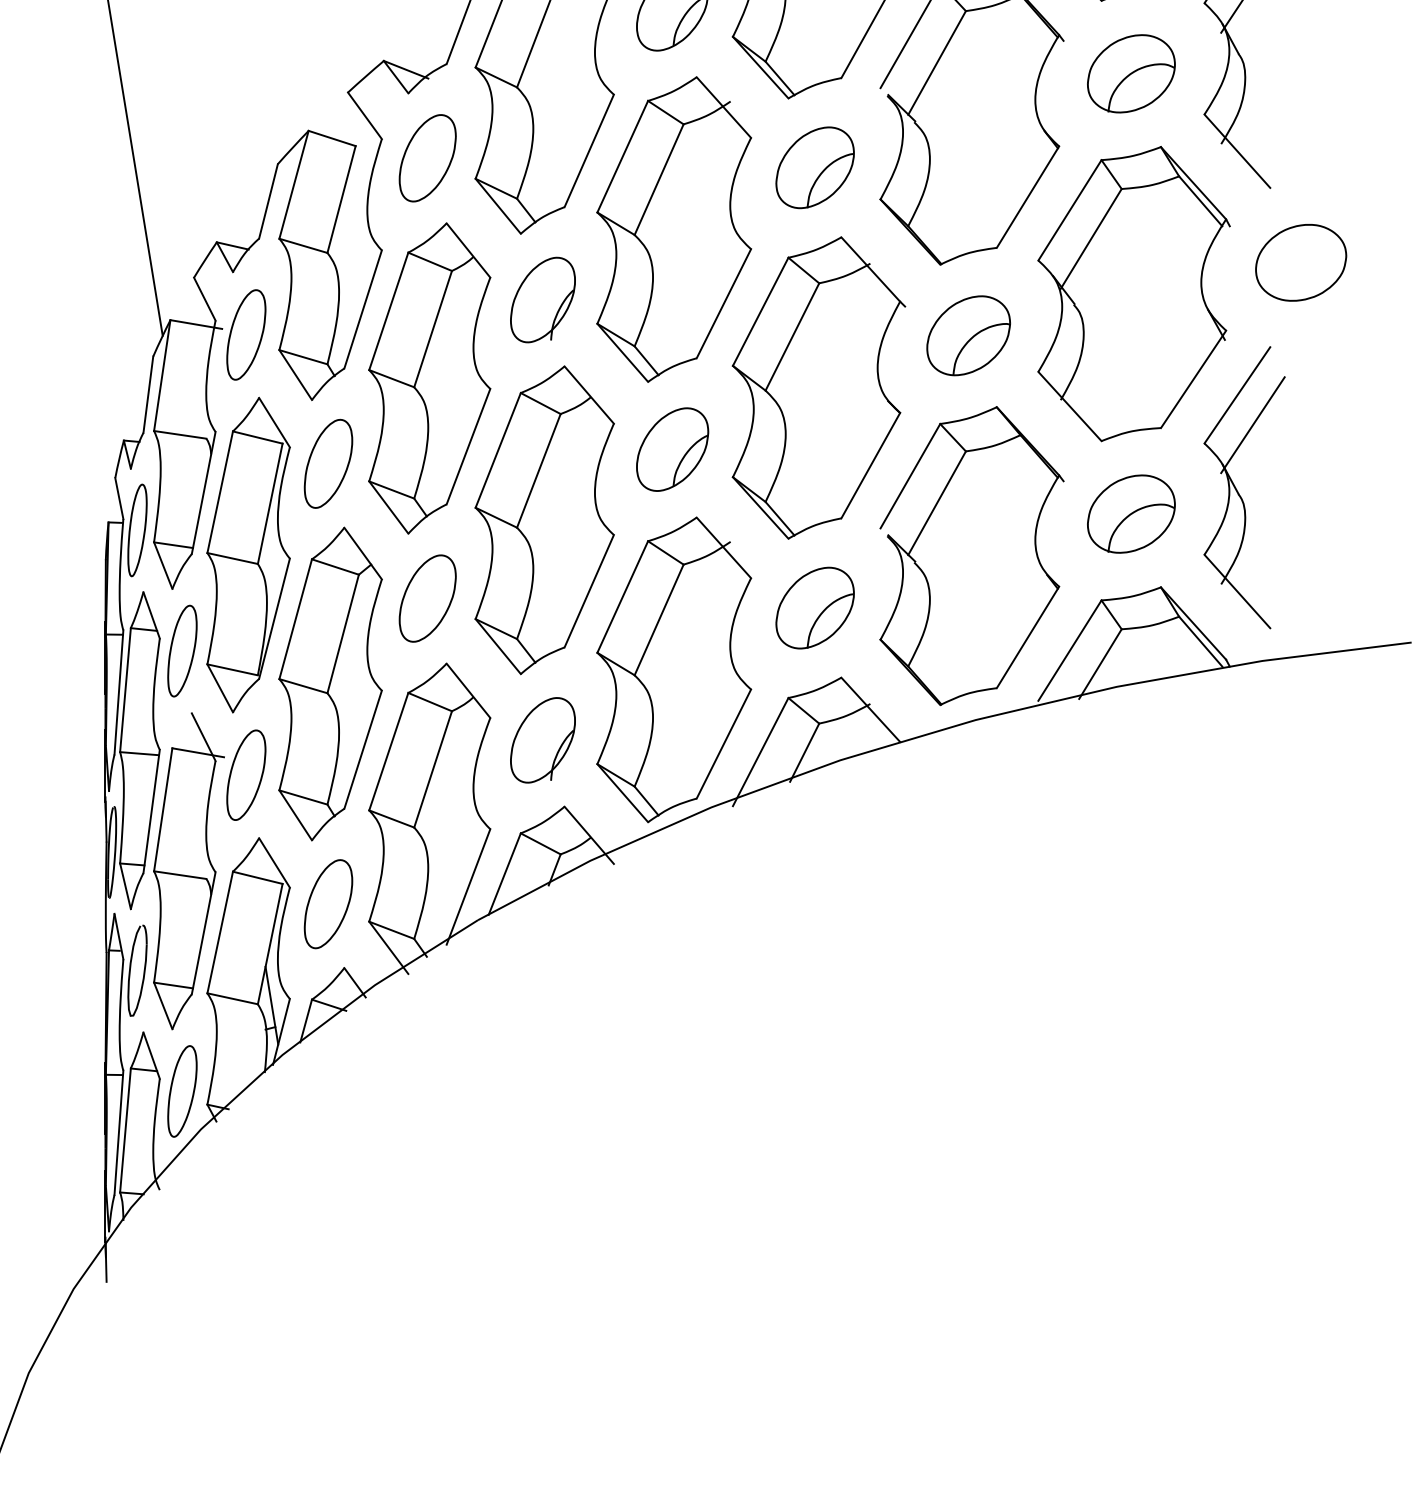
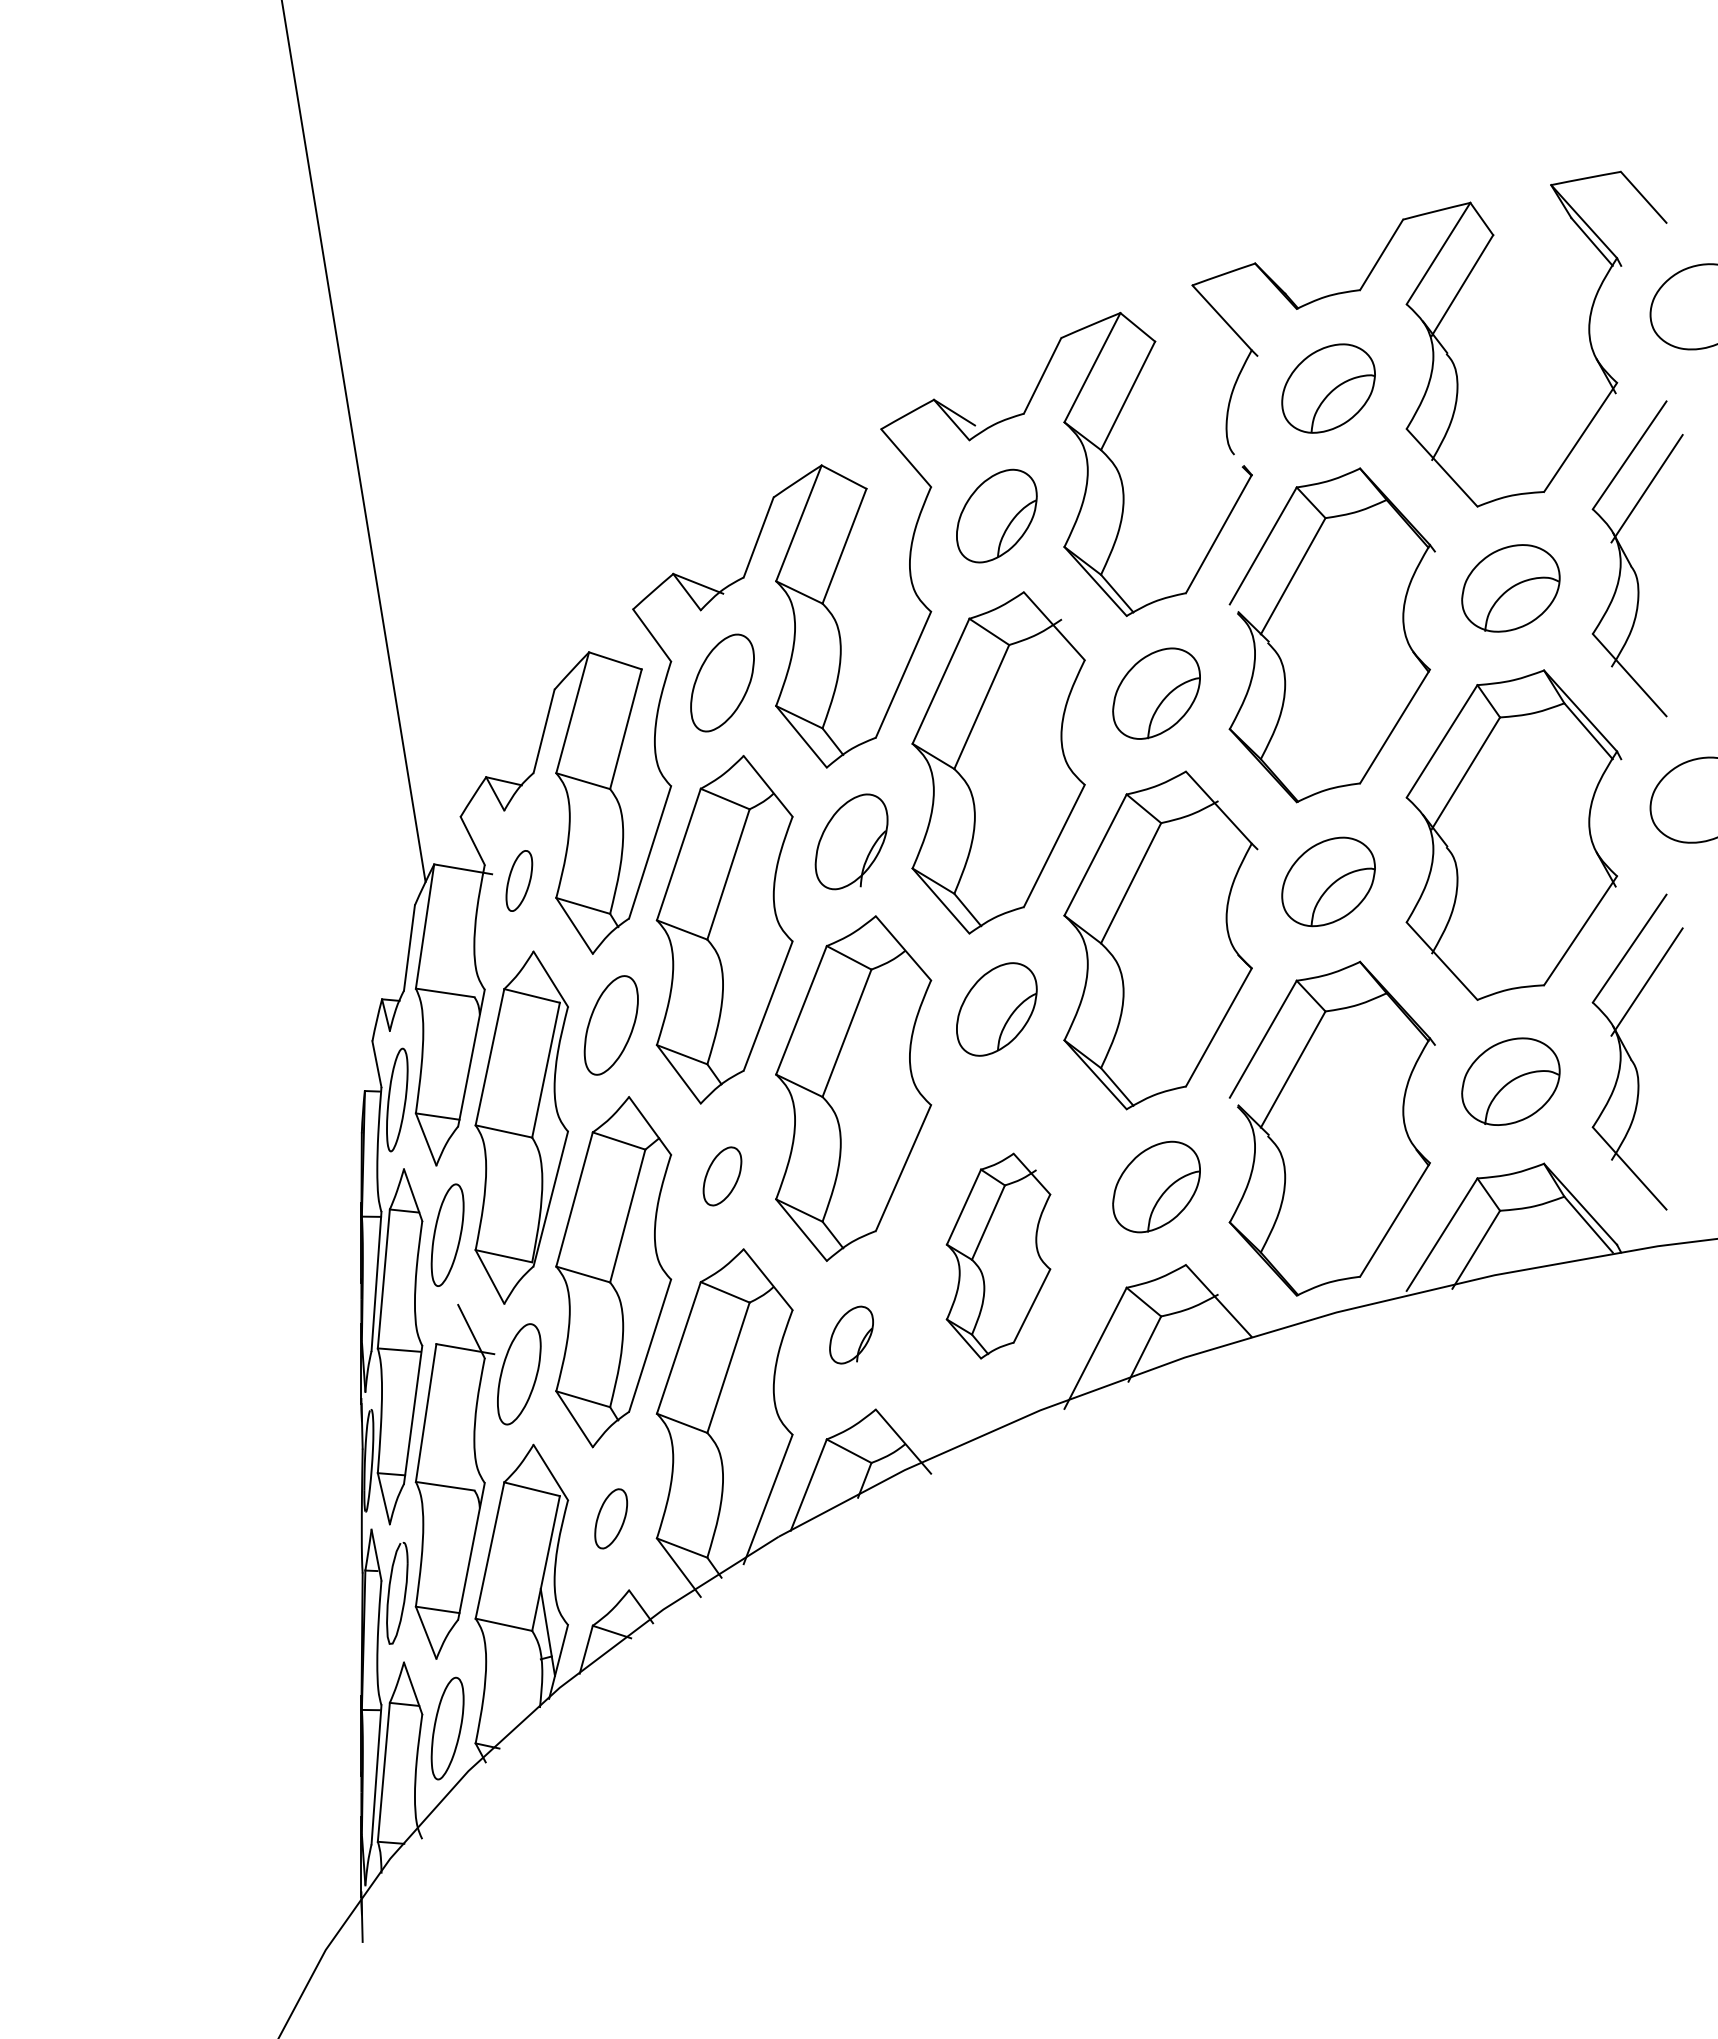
part: (246, 334) -> (519, 880), size x0.6
part: (427, 598) -> (722, 1176), size x0.6
part: (674, 669) -> (998, 1255), size x0.6
part: (542, 739) -> (851, 1334), size x0.6
part: (327, 903) -> (610, 1518), size x0.6

